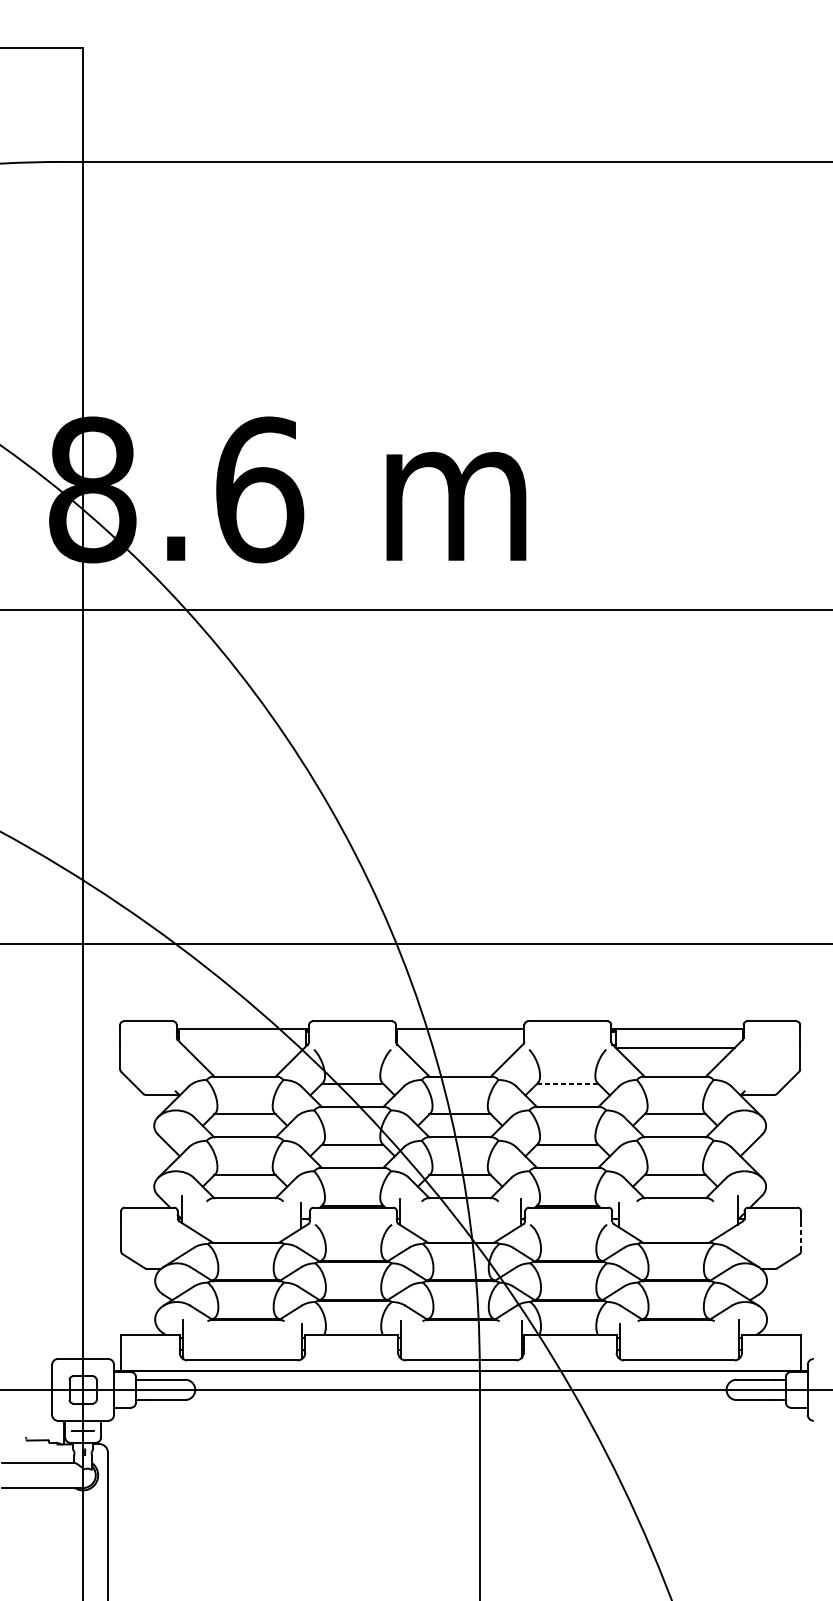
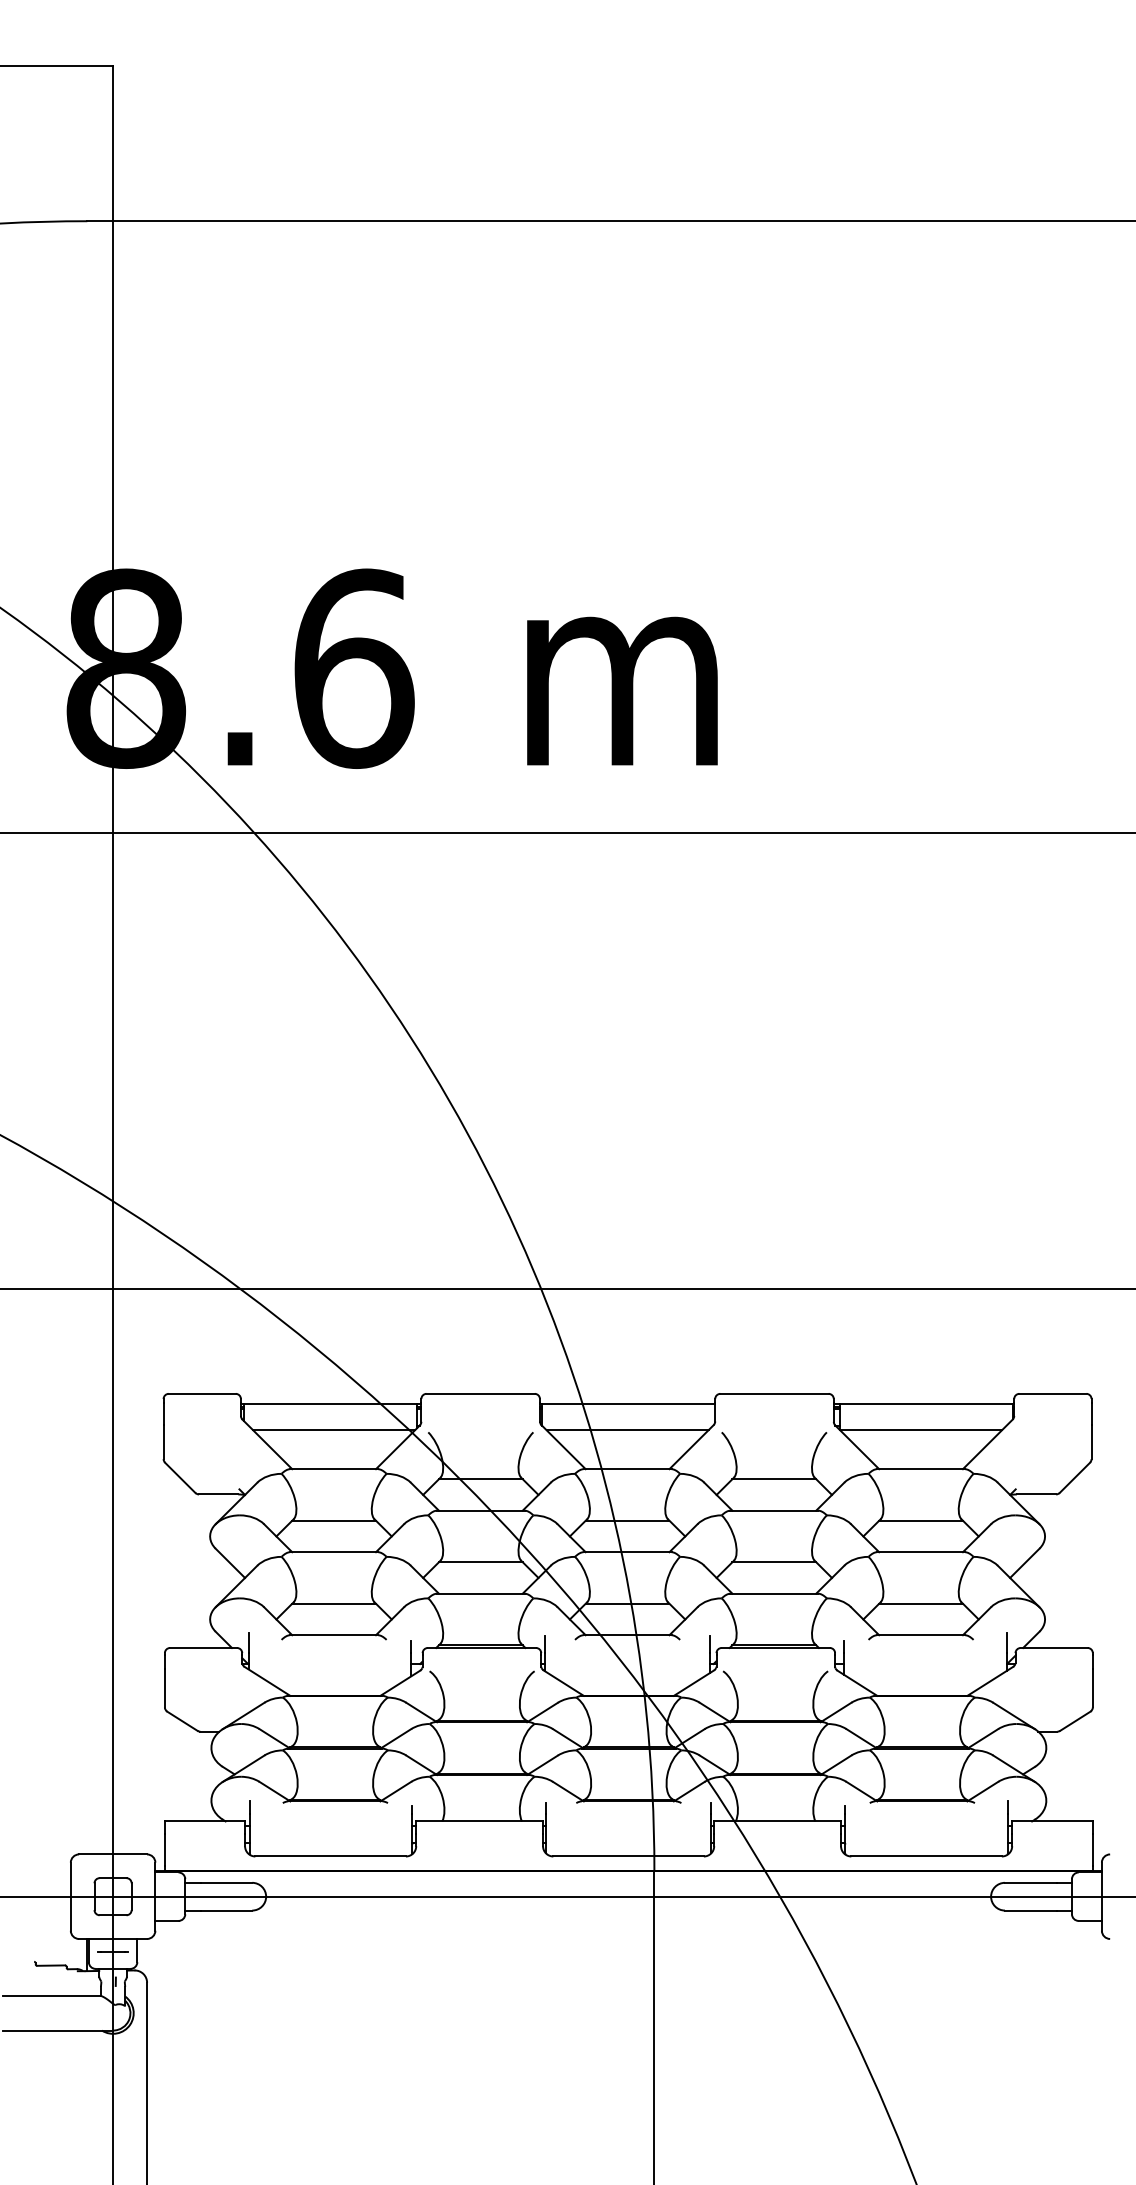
line: (245, 1048) -> (334, 1430), added
line: (460, 1048) -> (627, 1430), added
line: (567, 1084) -> (774, 1479), dashed -> solid
line: (800, 1236) -> (1092, 1687), dashed -> solid

